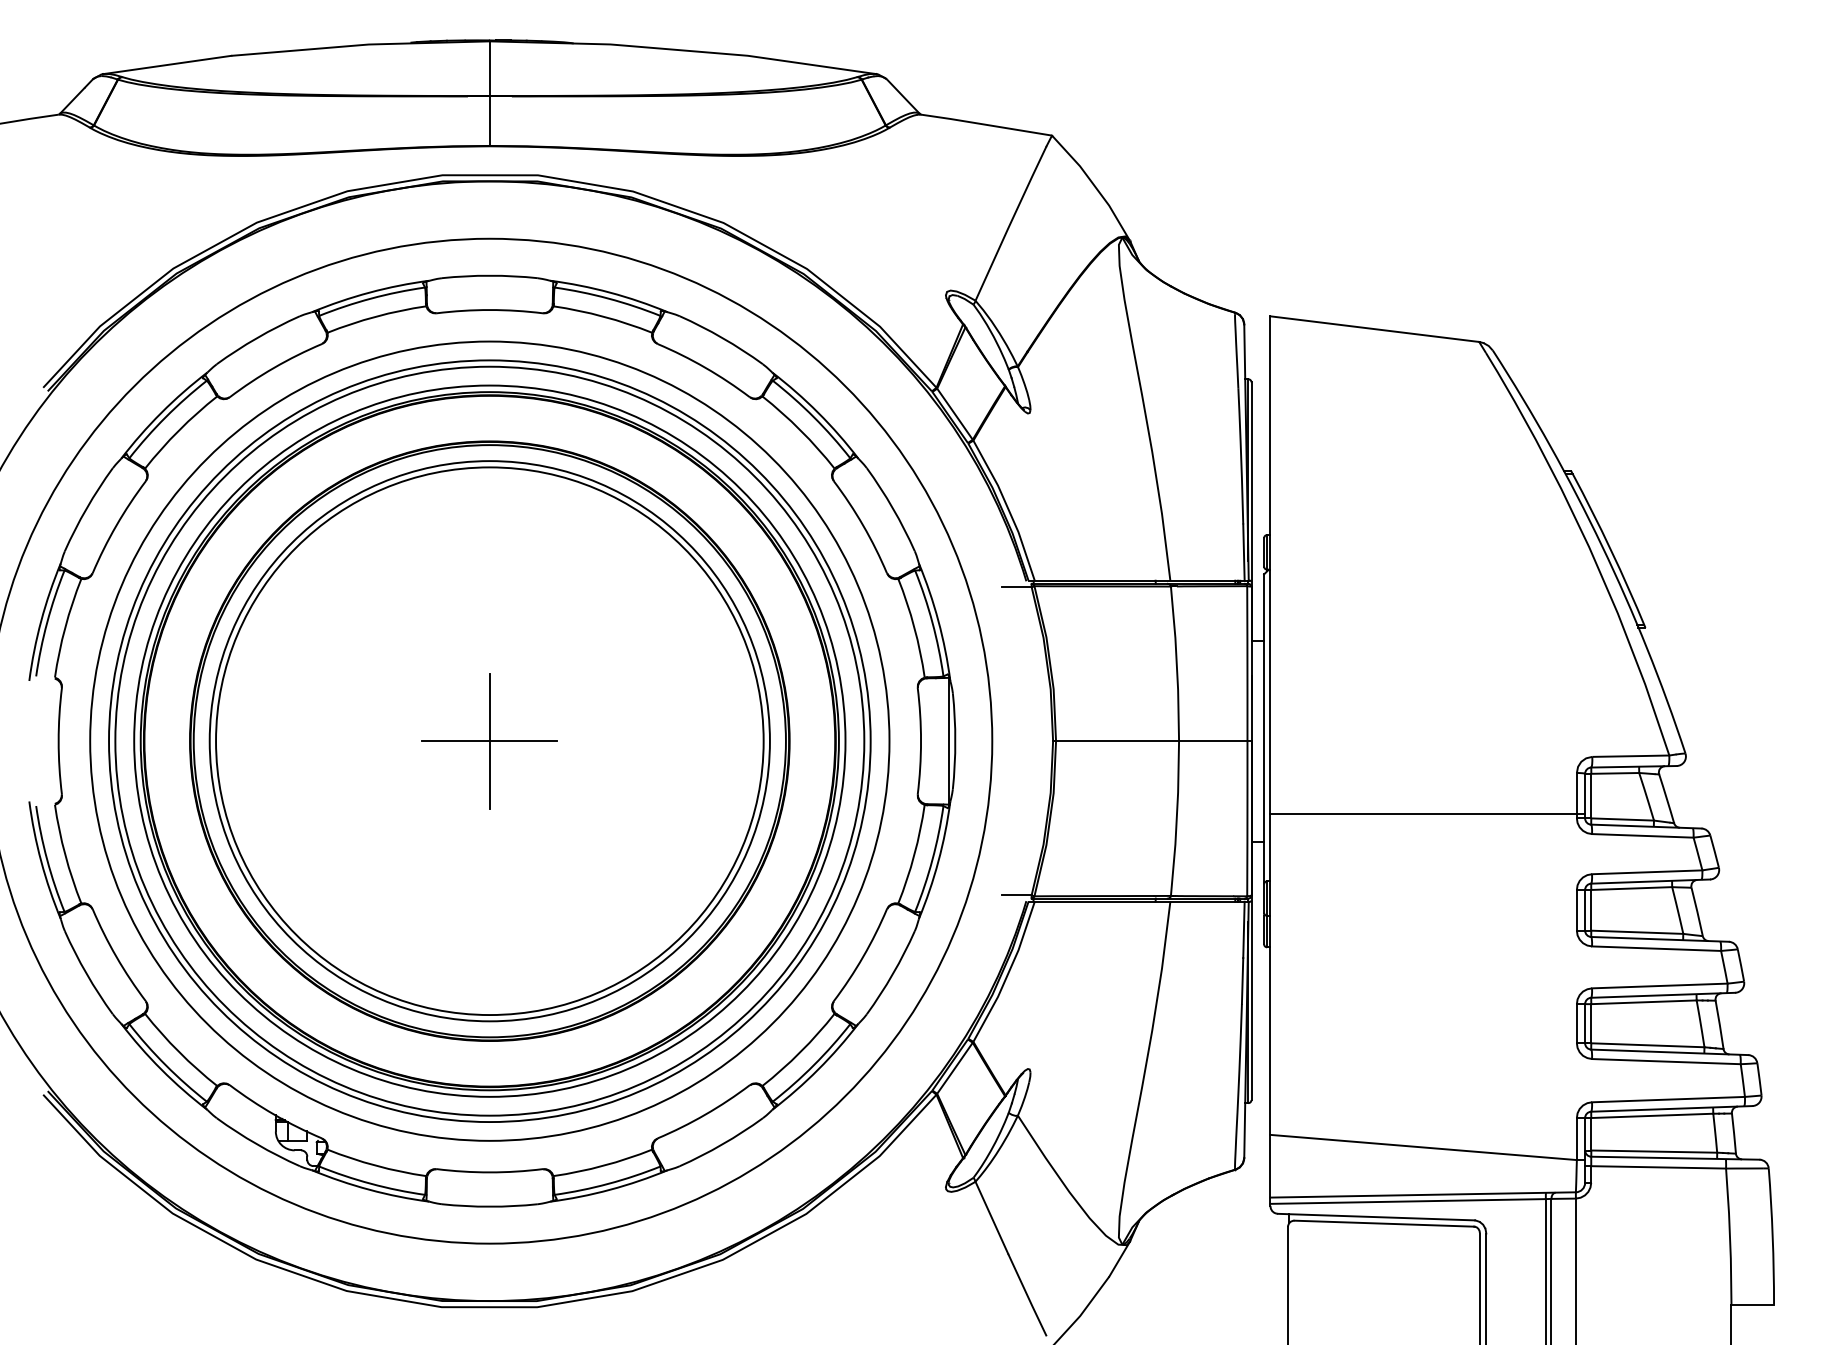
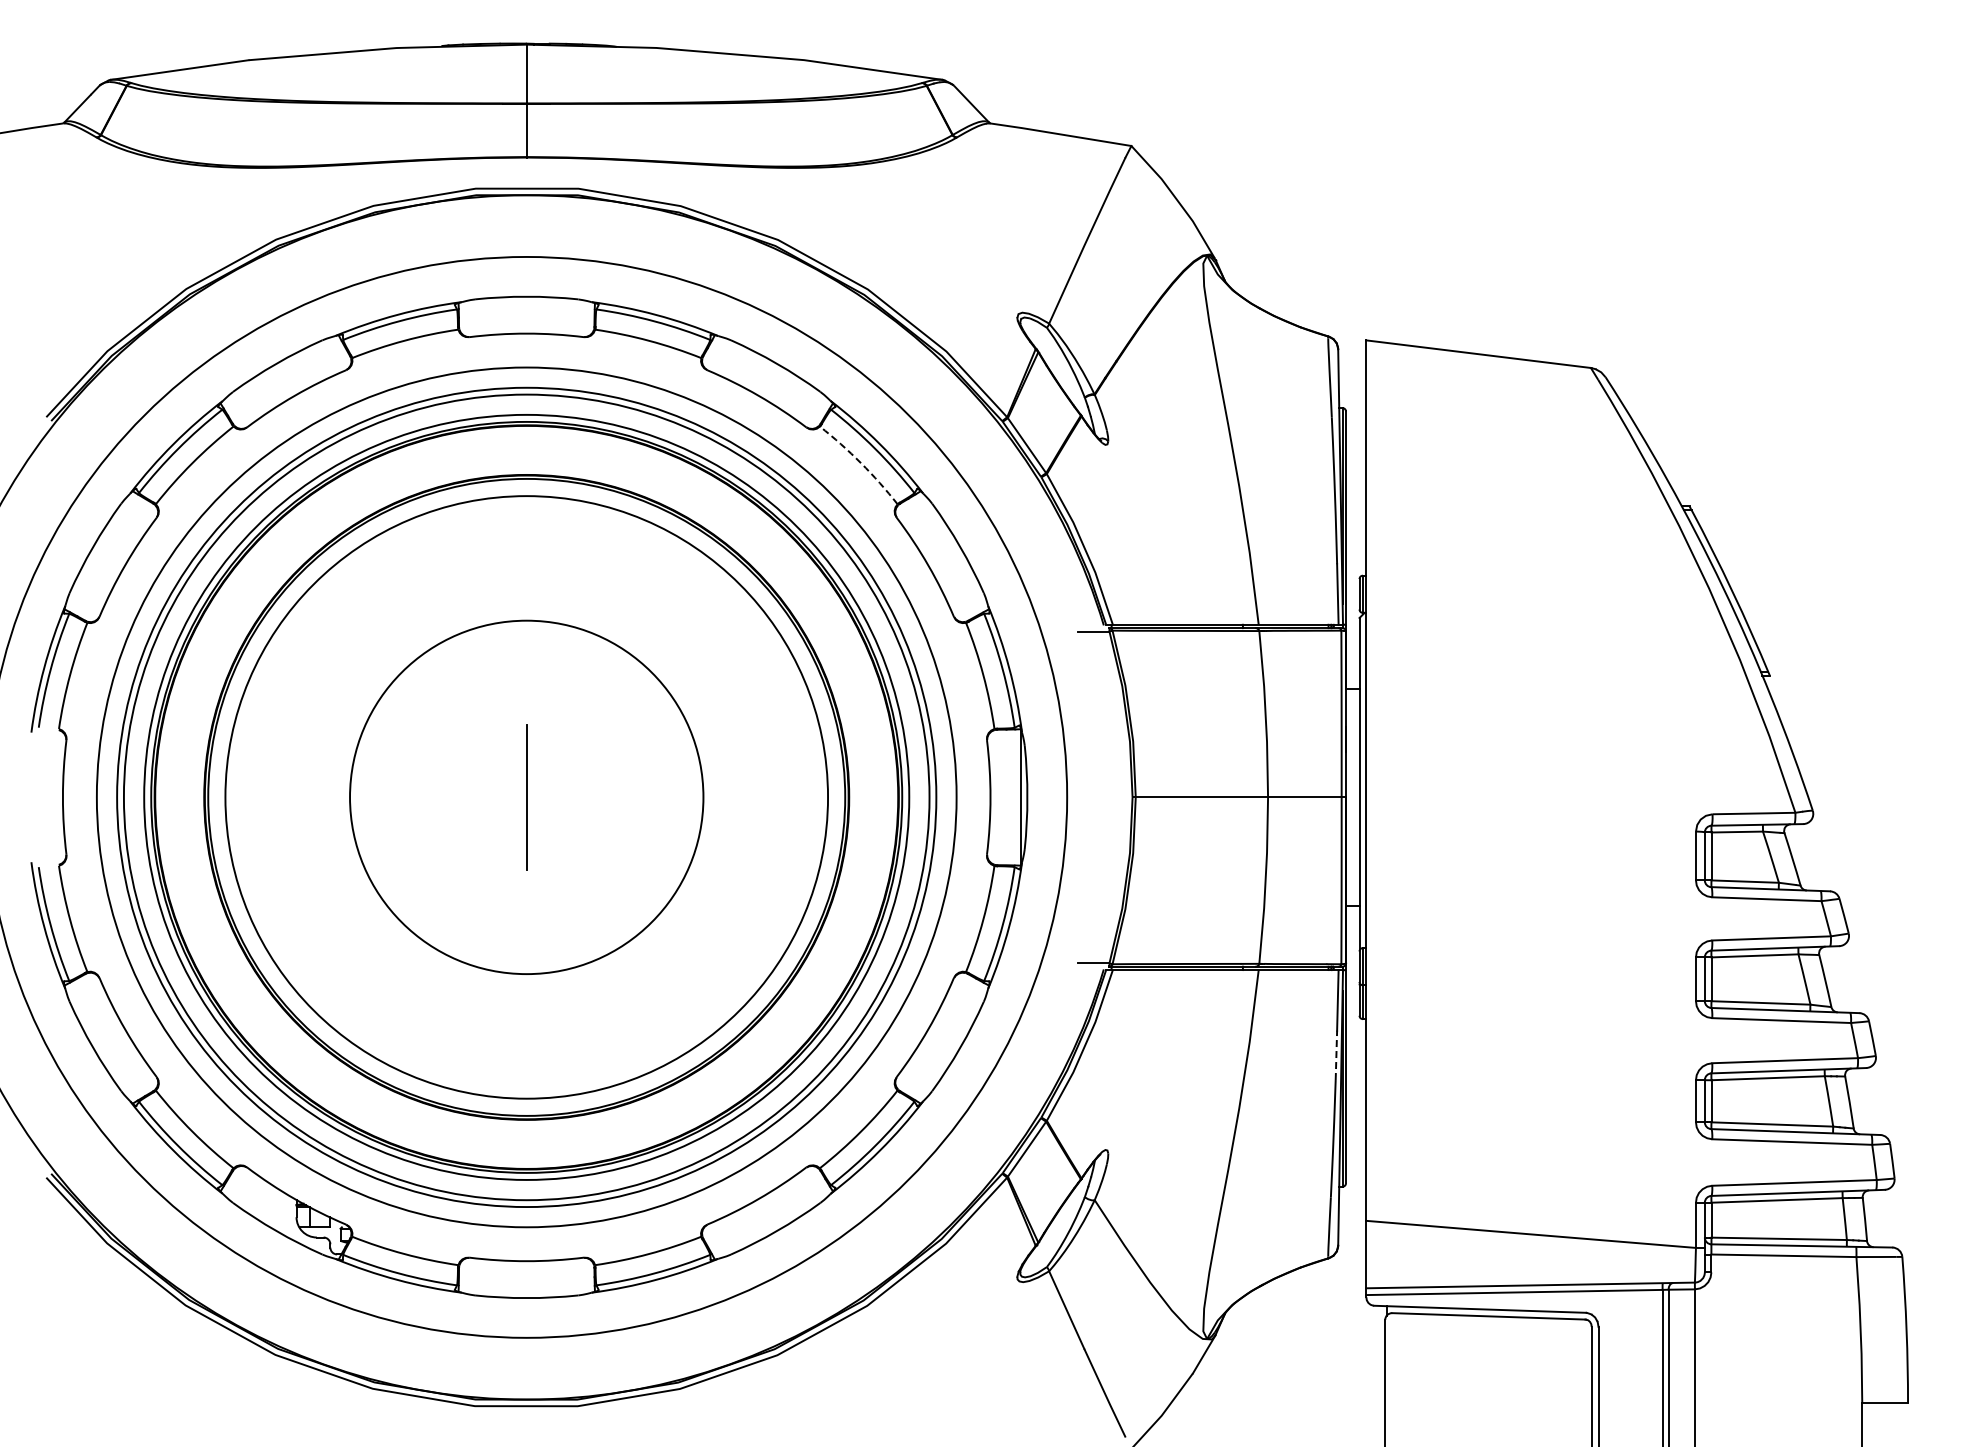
arc: (801, 430) -> (861, 463), solid -> dashed
circle: (489, 740) -> (526, 796), size x0.6
line: (489, 741) -> (526, 797), removed
line: (1427, 813) -> (1535, 875), removed
line: (1242, 981) -> (1336, 1055), solid -> dashed

